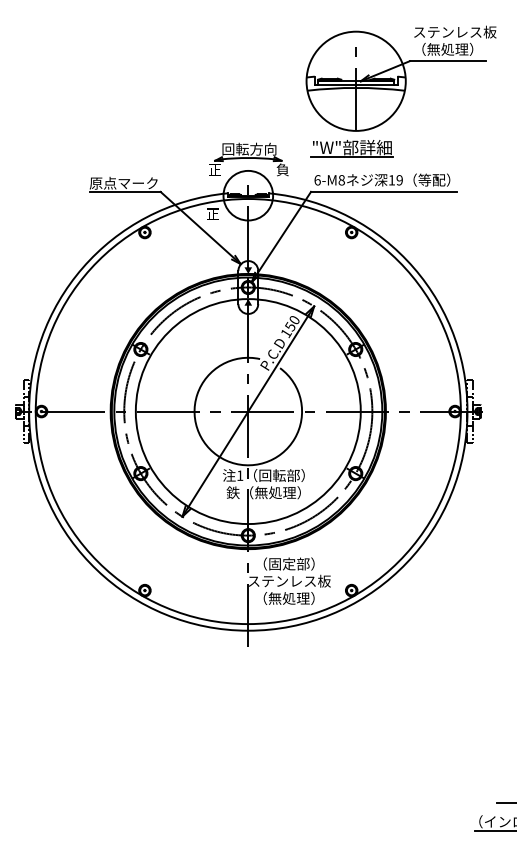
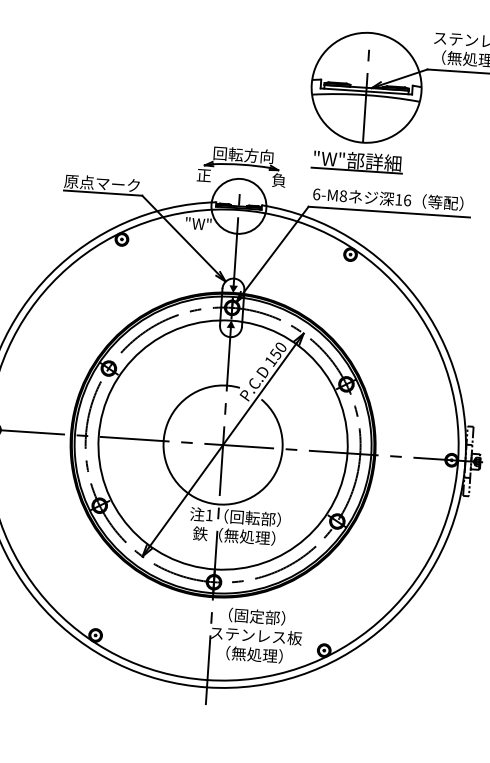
text: (399, 180) -> (407, 200), 19 -> 16
text: (212, 213) -> (198, 223), 正 -> "W"

